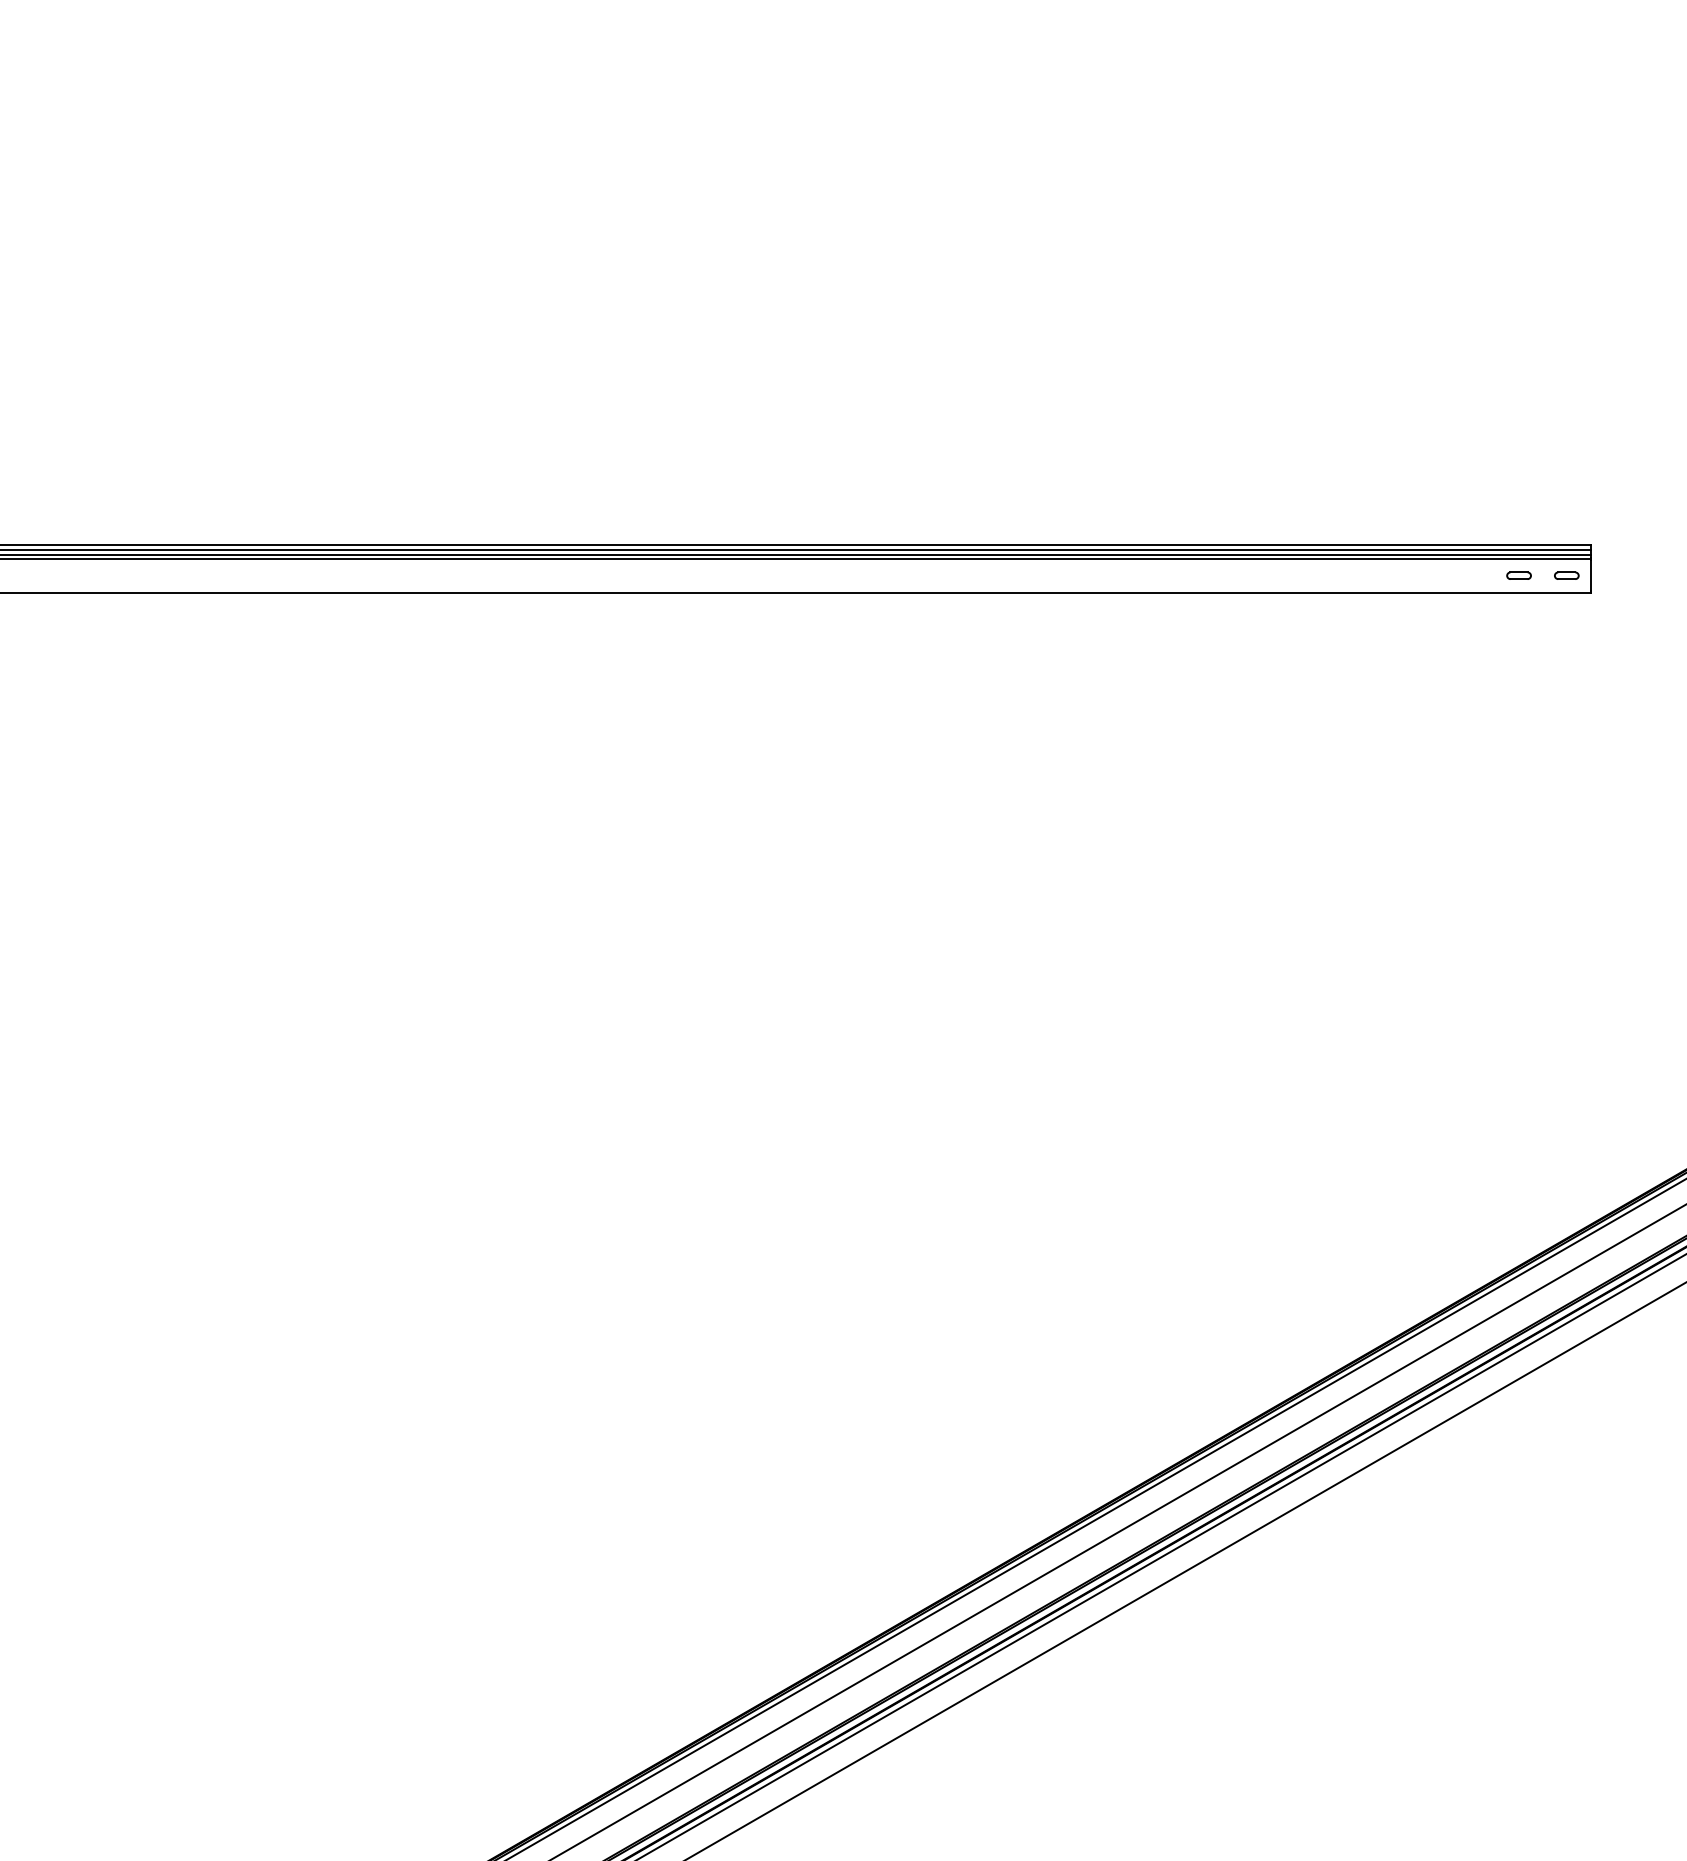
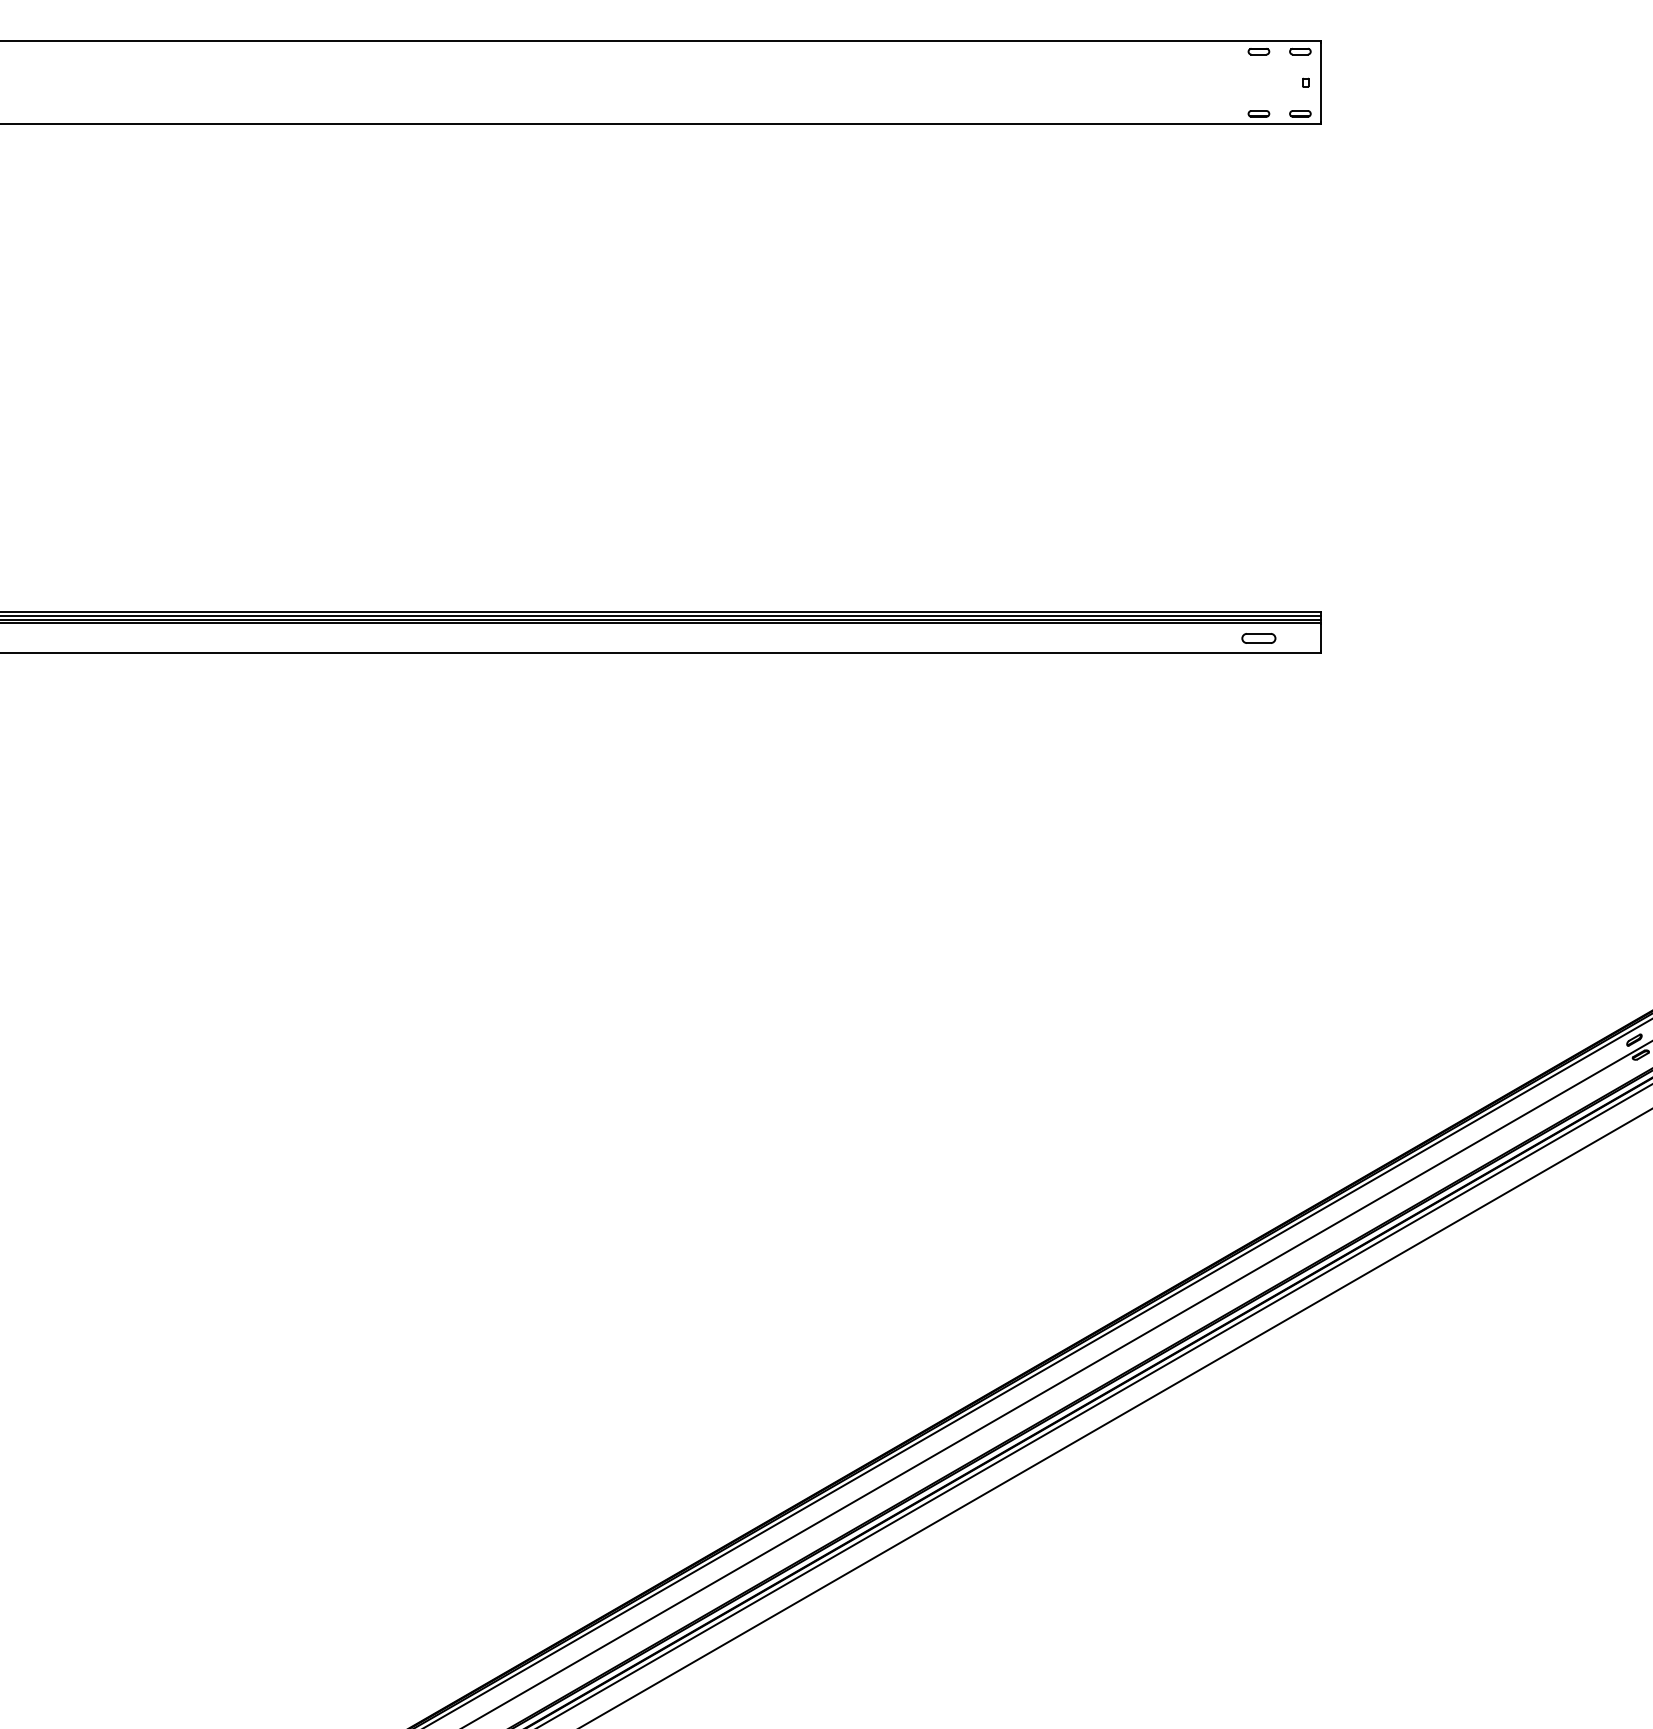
part: (1518, 574) -> (1258, 637), size x1.6
part: (1566, 574) -> (1300, 637), removed

